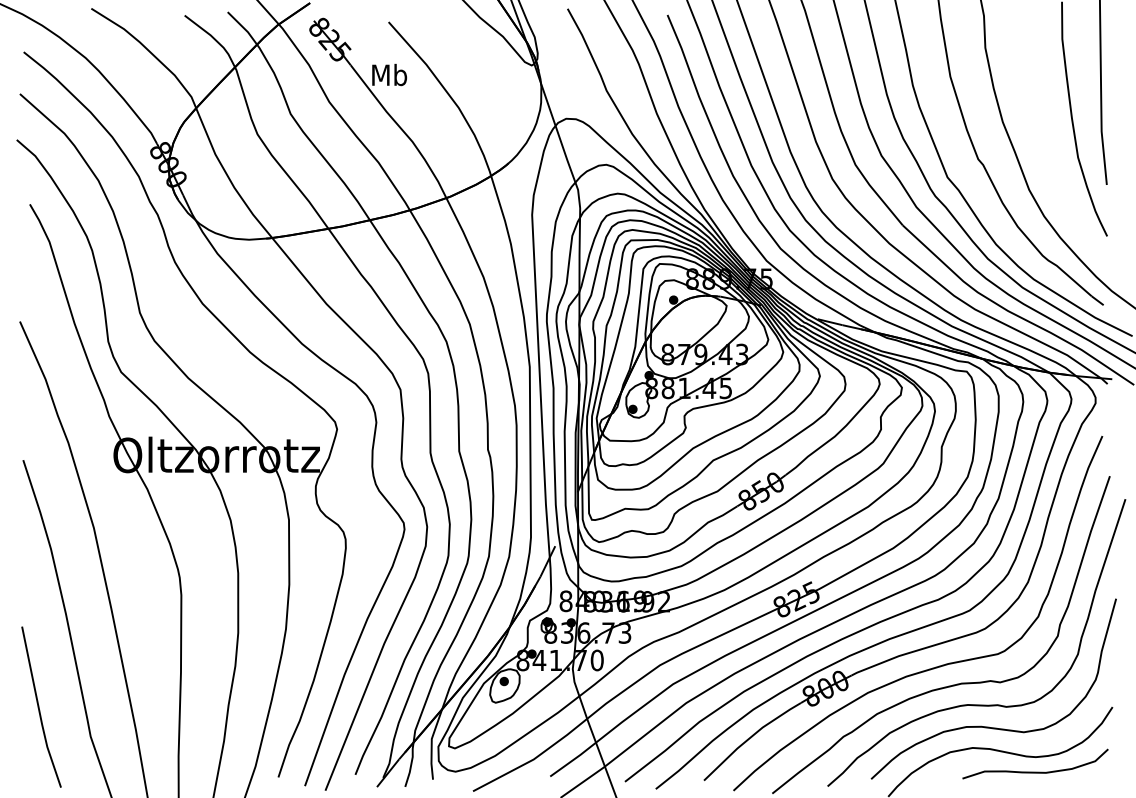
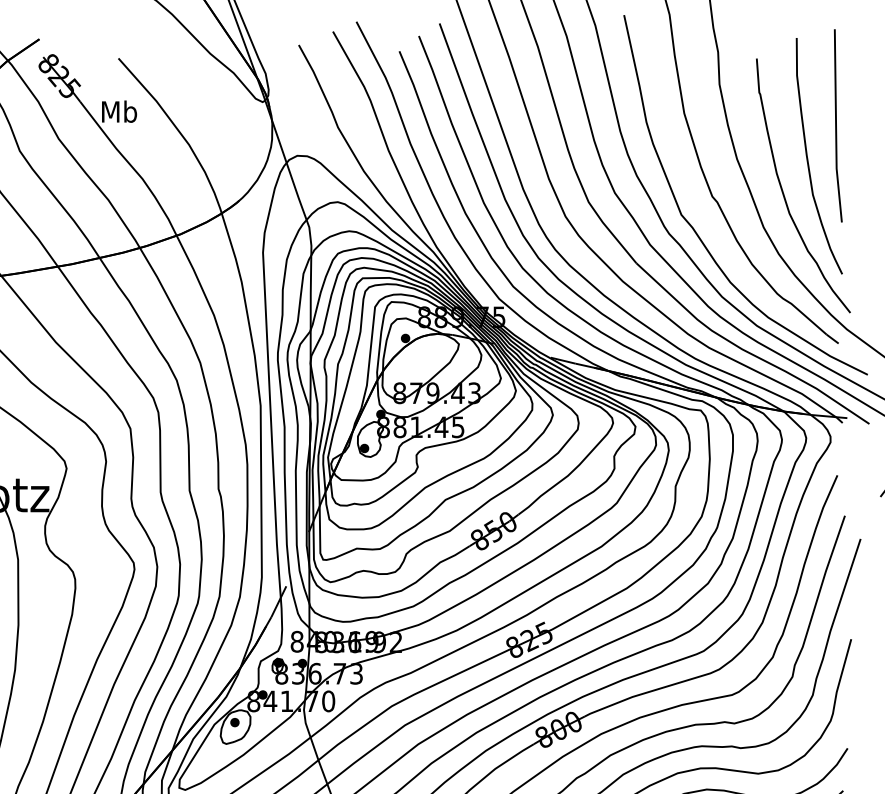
curve: (1049, 155) -> (784, 192), added

